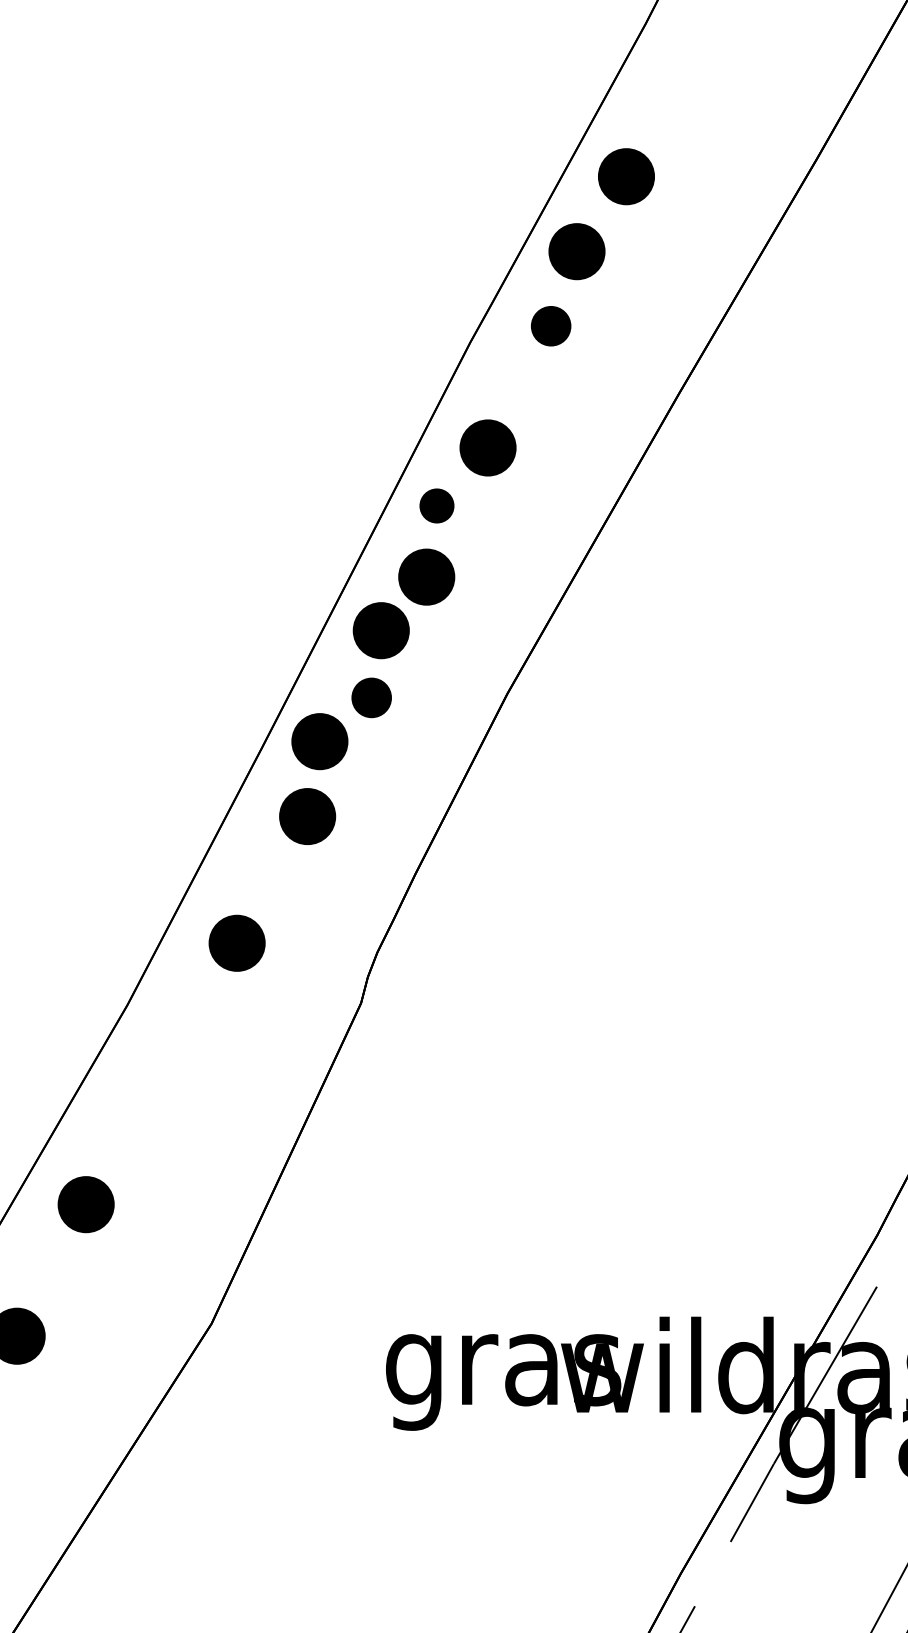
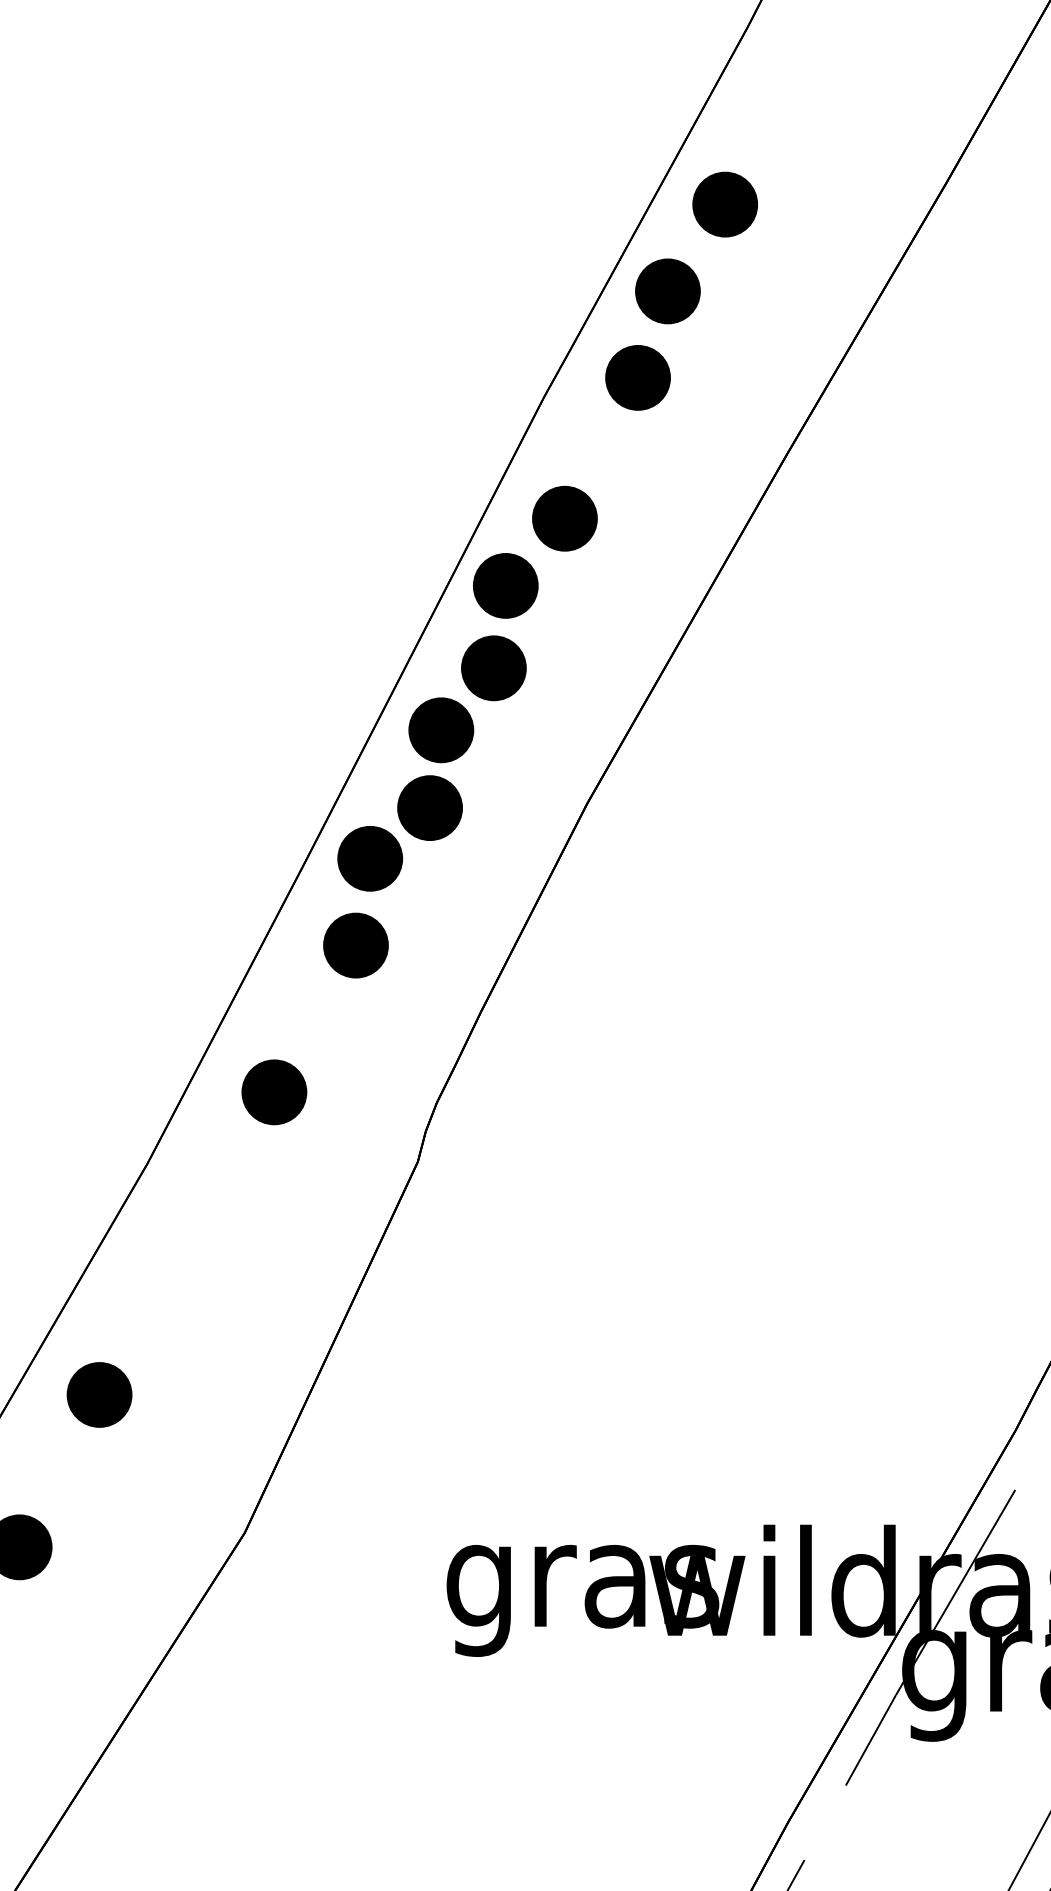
part: (550, 325) -> (637, 376), size x1.43
part: (436, 505) -> (505, 585), size x1.67
part: (371, 697) -> (429, 807), size x1.43

